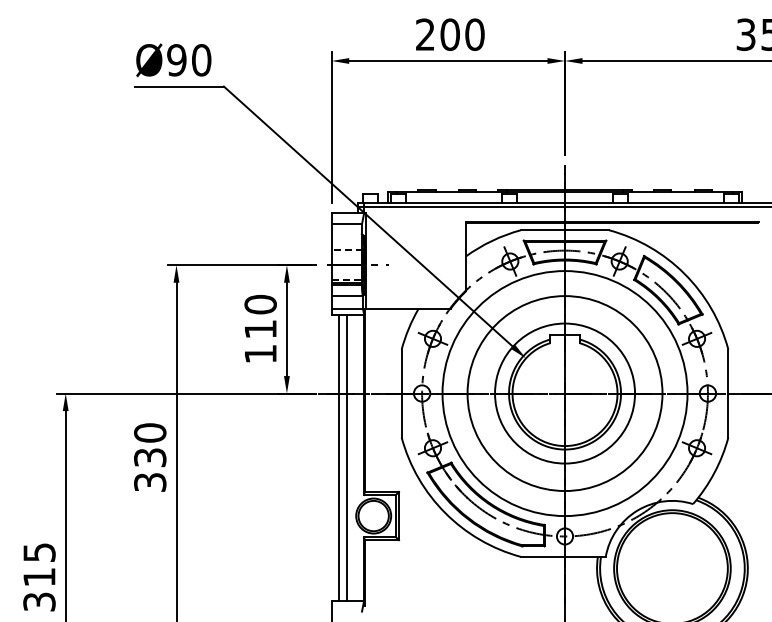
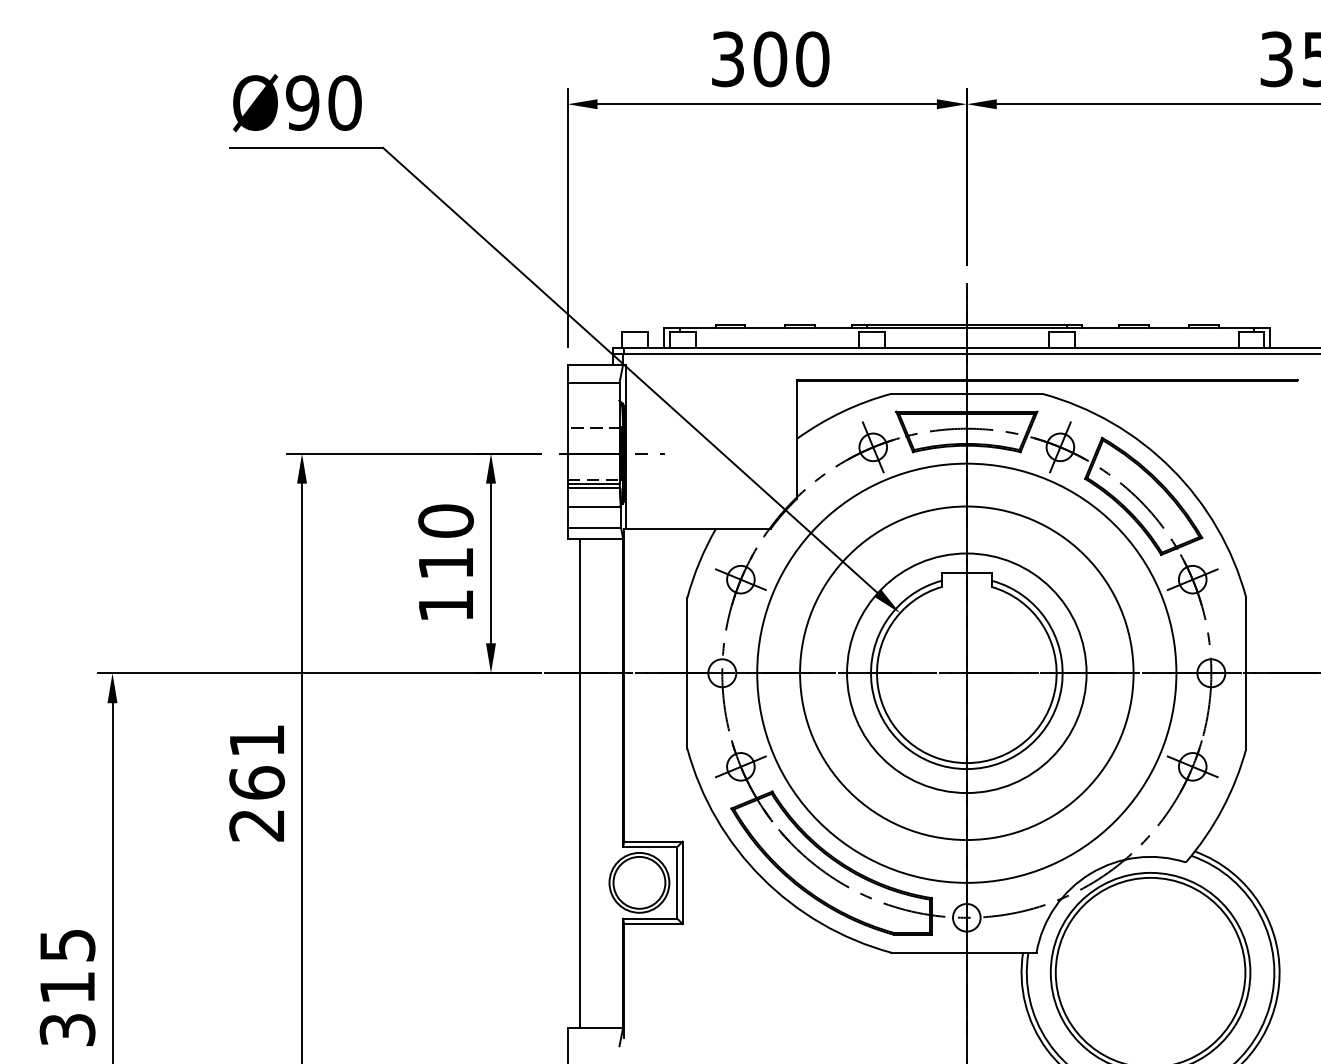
text: (425, 34) -> (728, 58), 200 -> 300
text: (150, 457) -> (257, 782), 330 -> 261
line: (346, 457) -> (592, 782), removed

